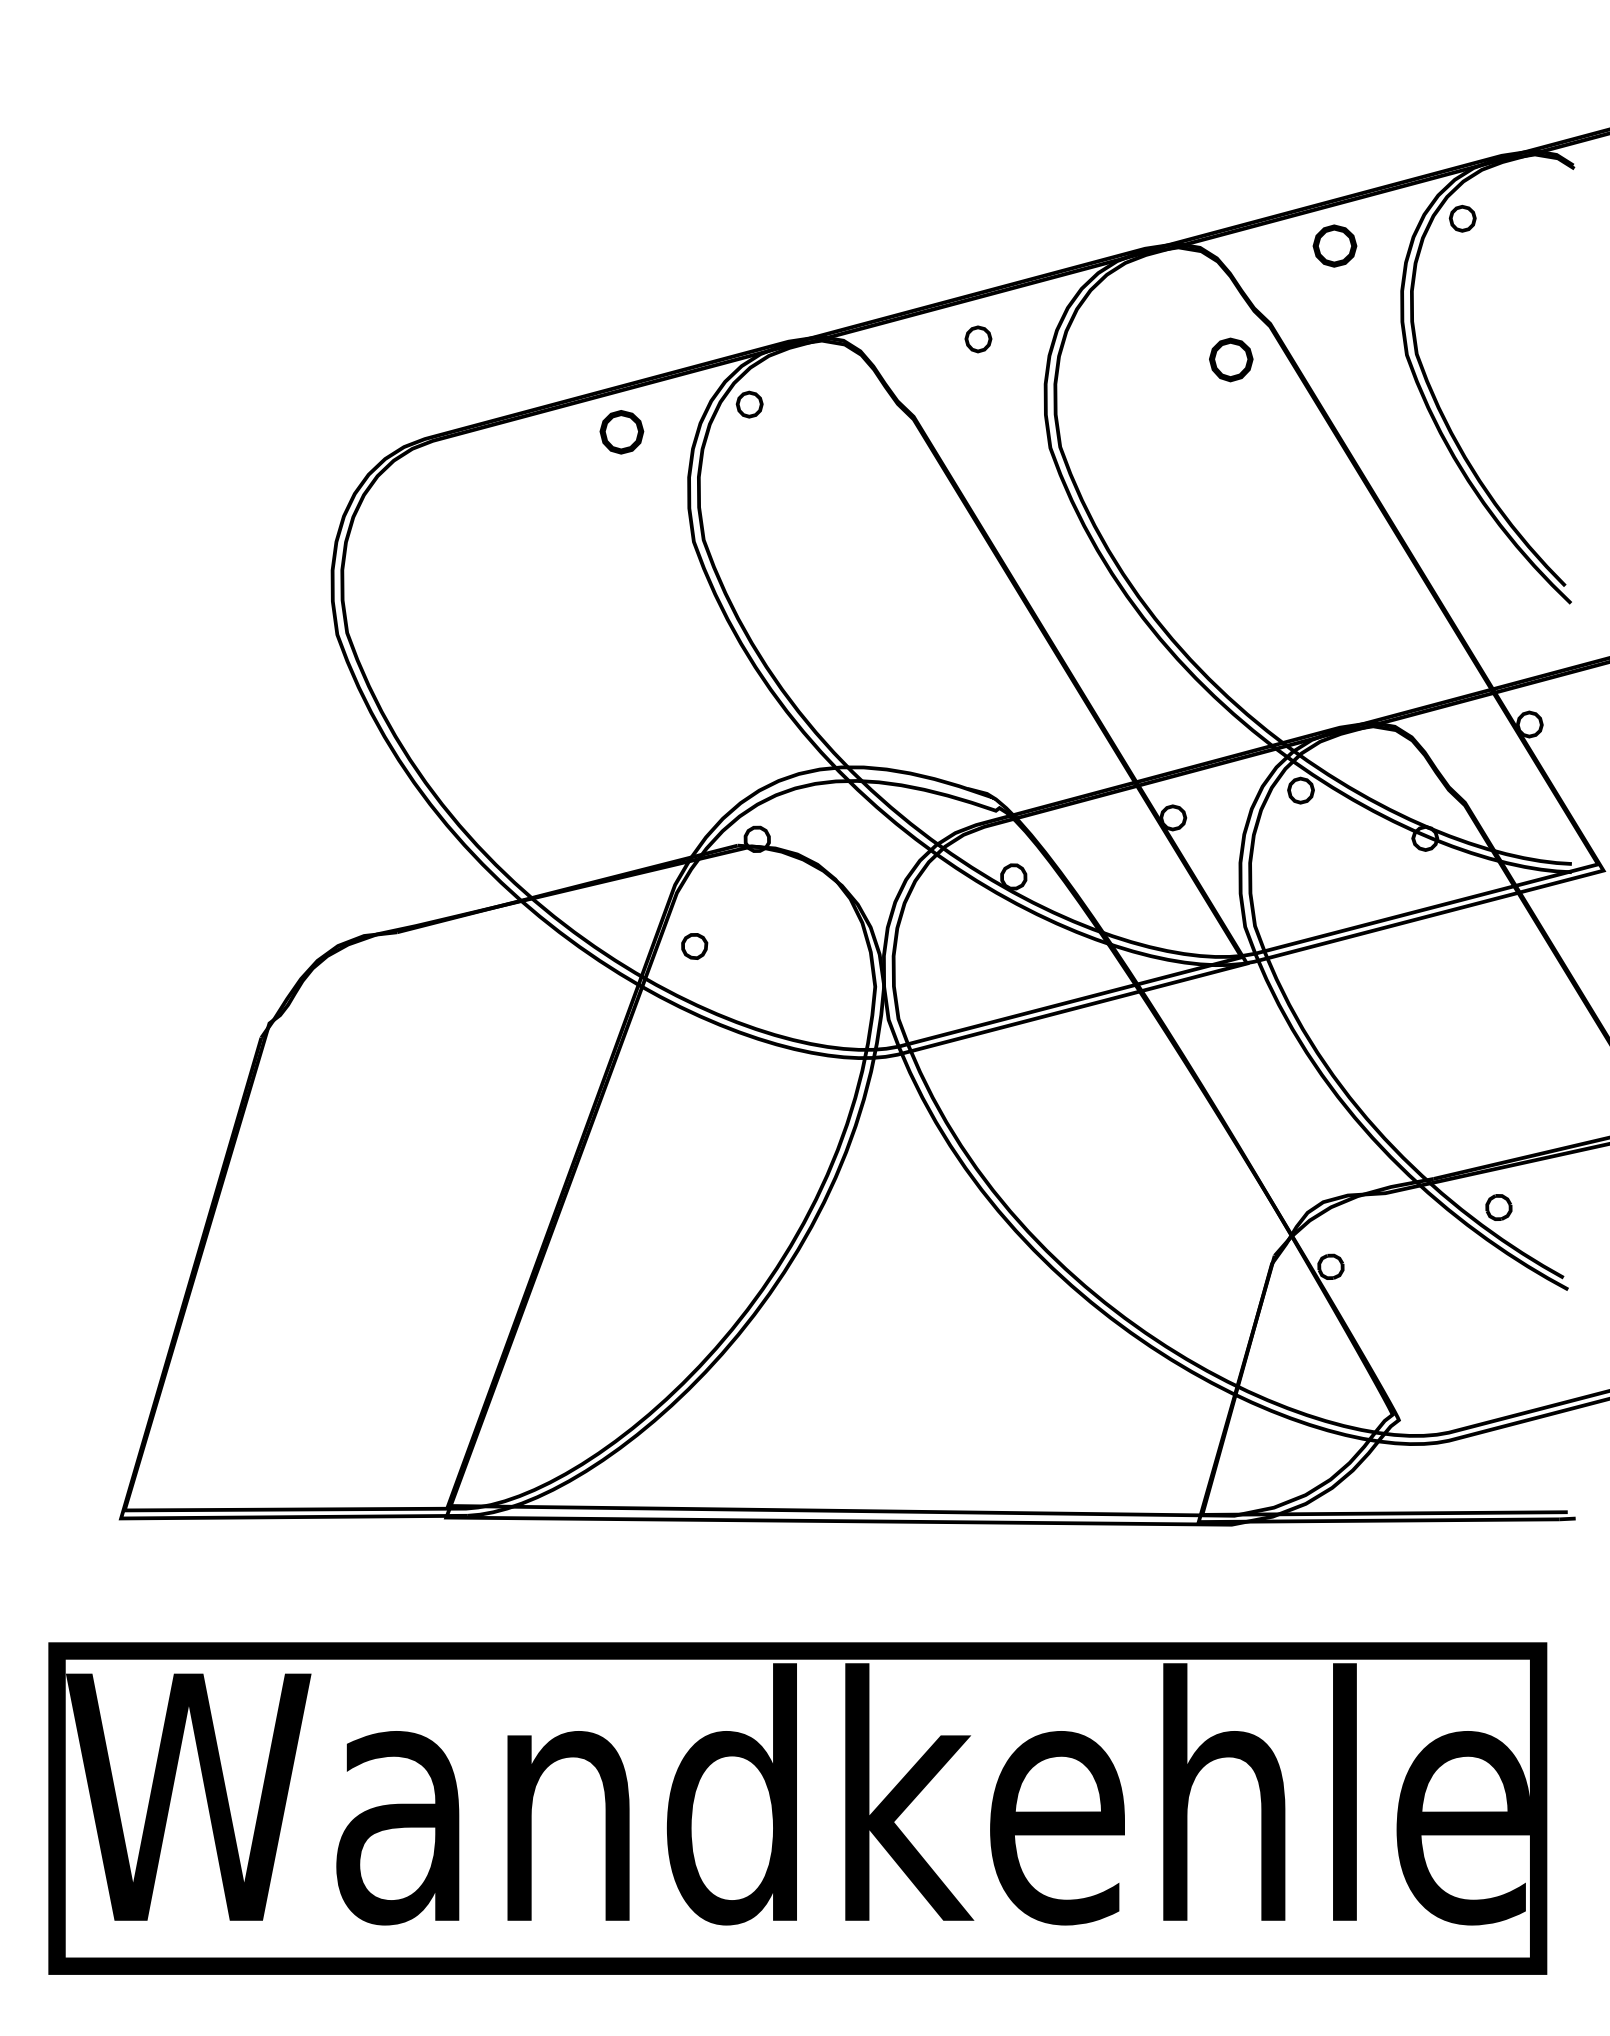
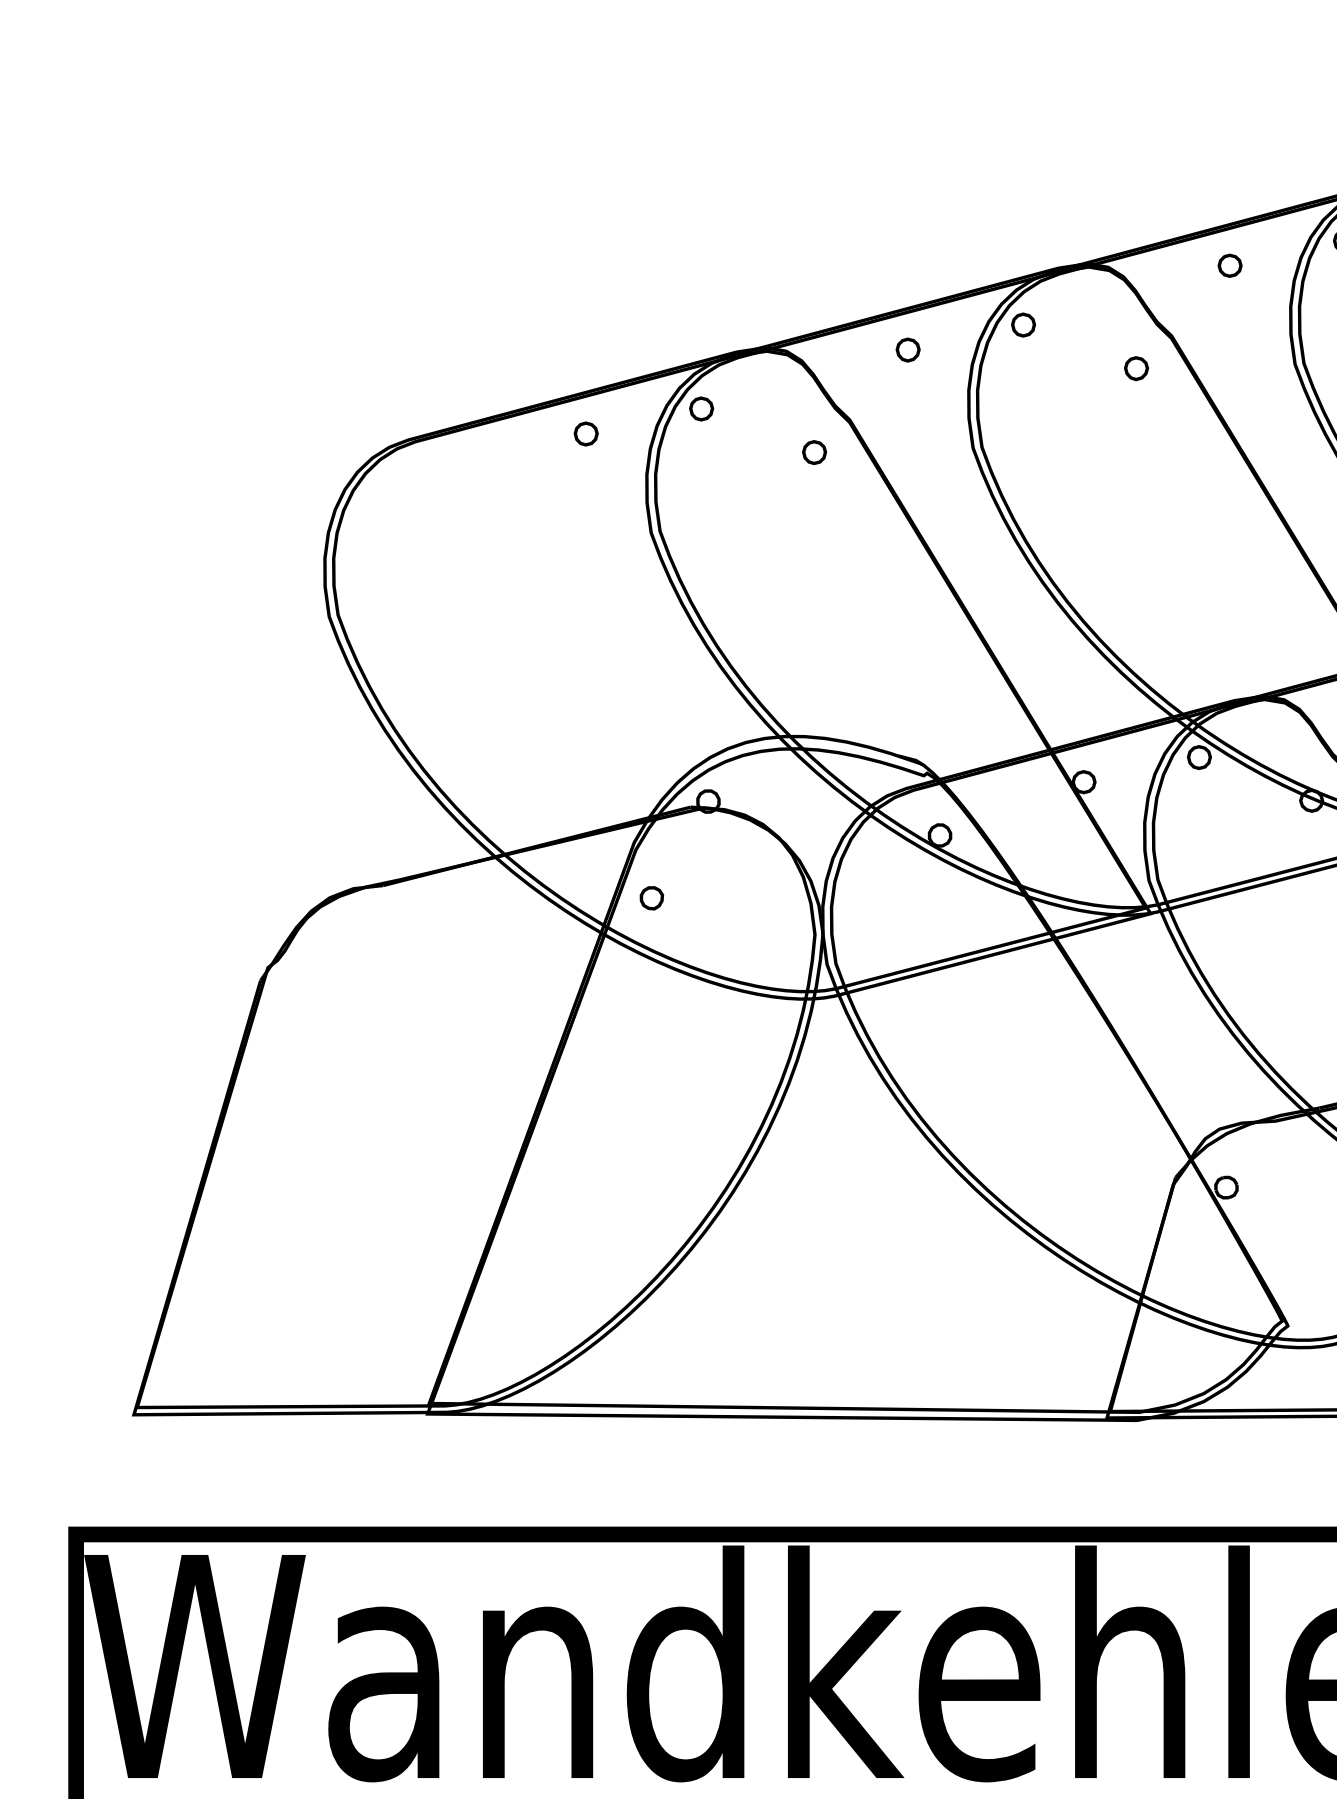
part: (1334, 245) -> (1229, 265), size x0.62
part: (1106, 311) -> (1023, 324), added
part: (1231, 359) -> (1136, 368), size x0.62
part: (621, 432) -> (585, 434), size x0.62
part: (874, 452) -> (814, 452), added

